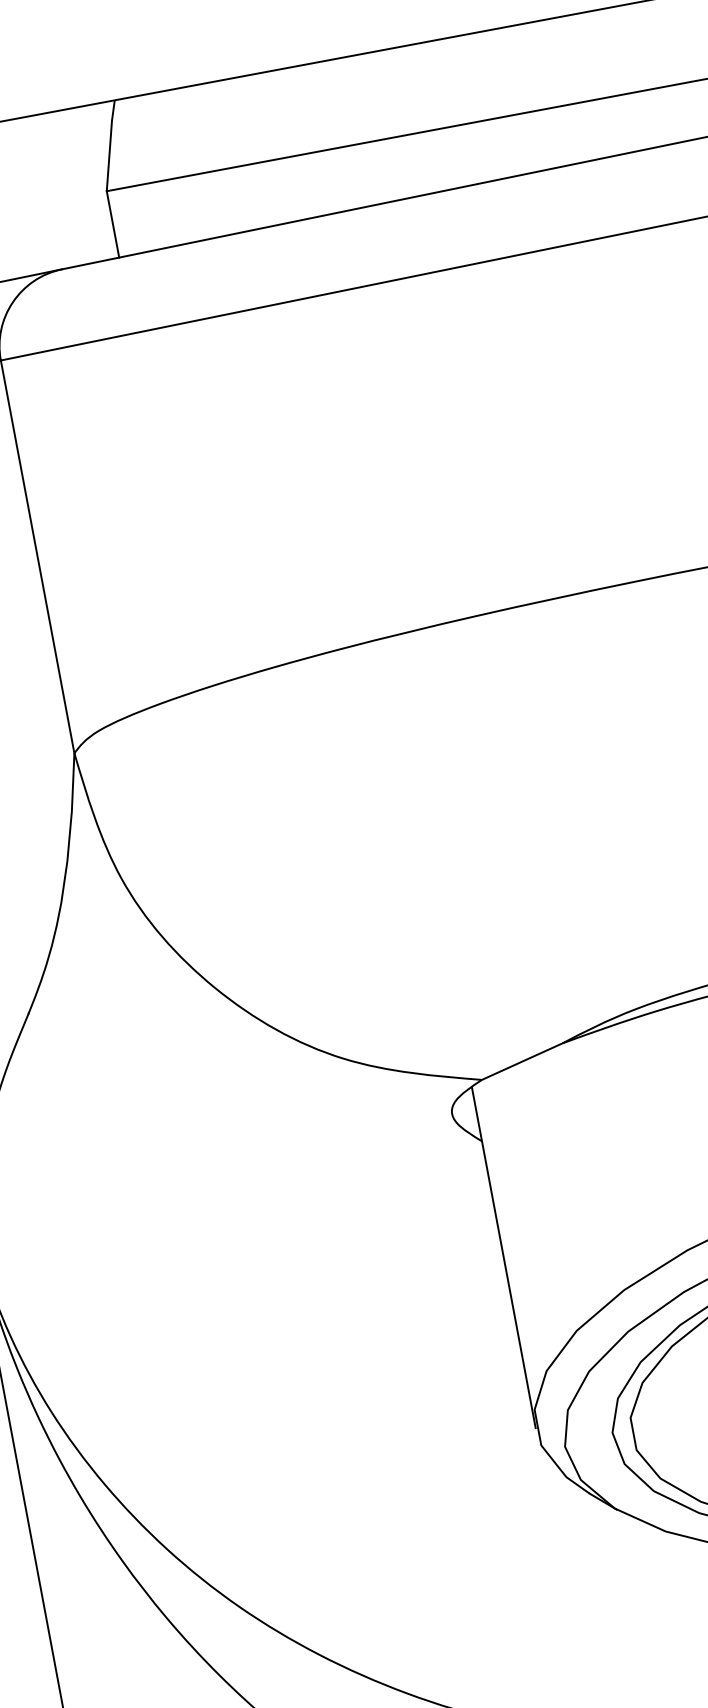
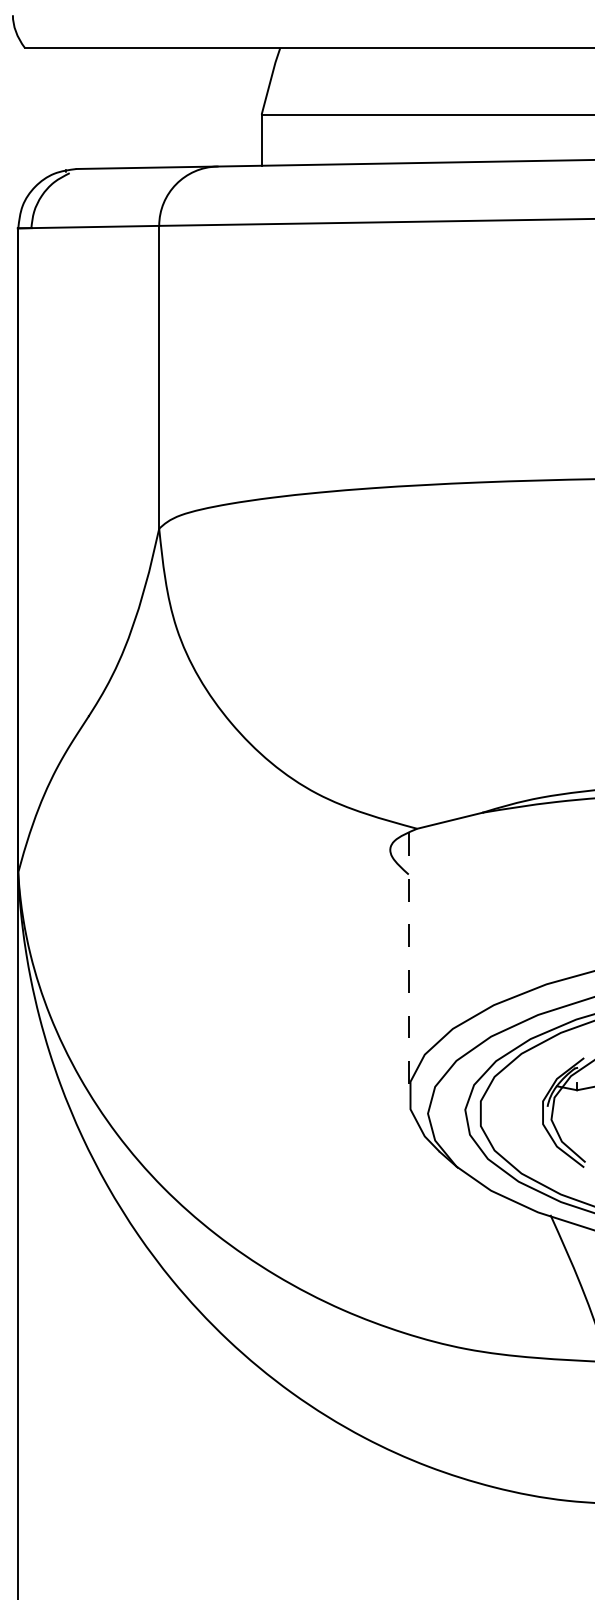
line: (503, 1258) -> (408, 964), solid -> dashed

